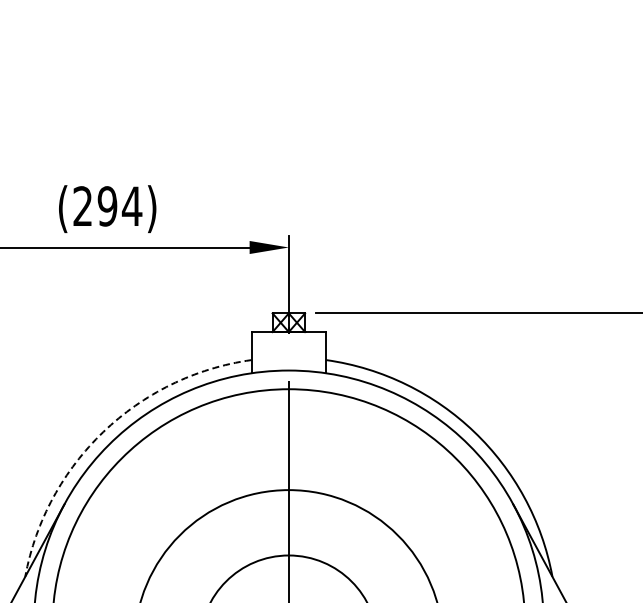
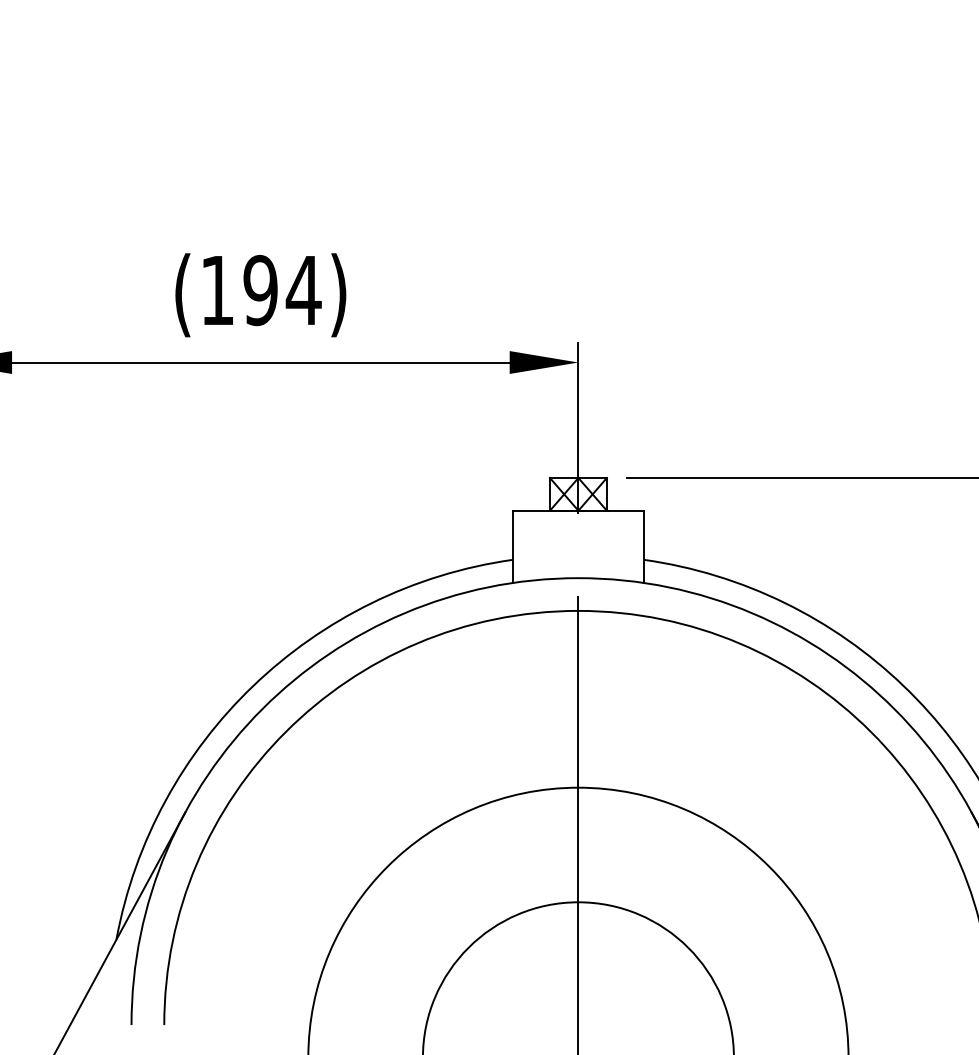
text: (82, 205) -> (216, 288), (294) -> (194)
arc: (103, 431) -> (253, 684), dashed -> solid

